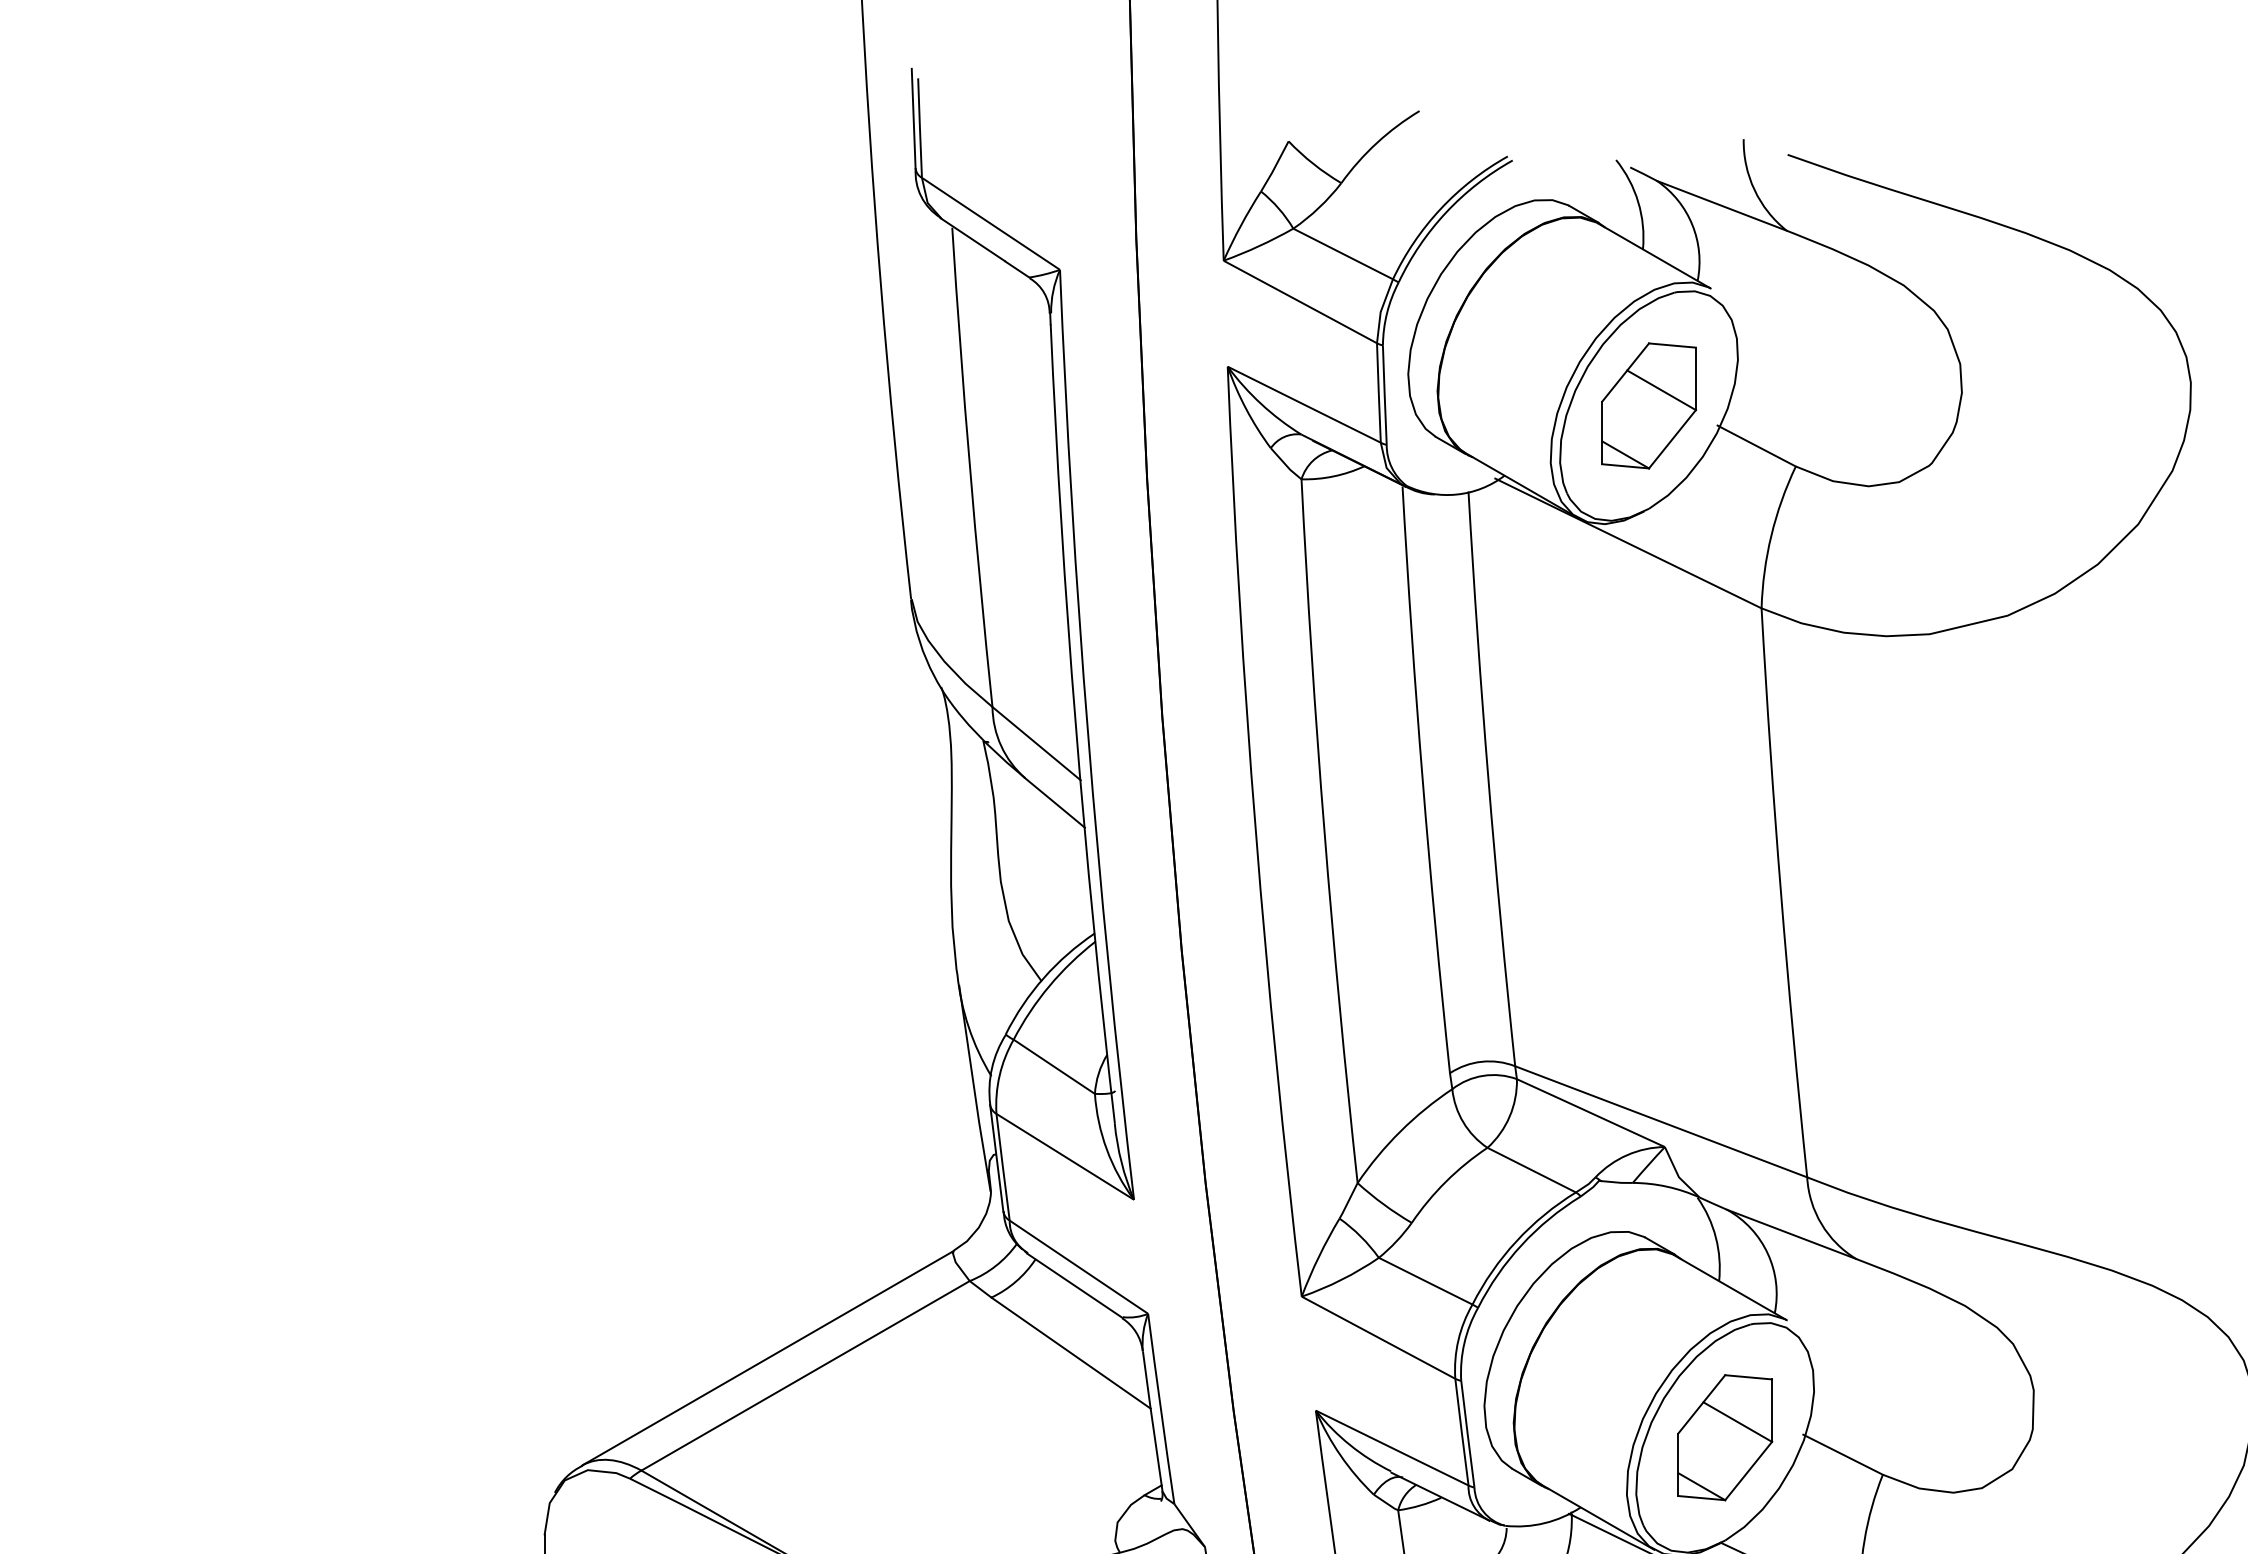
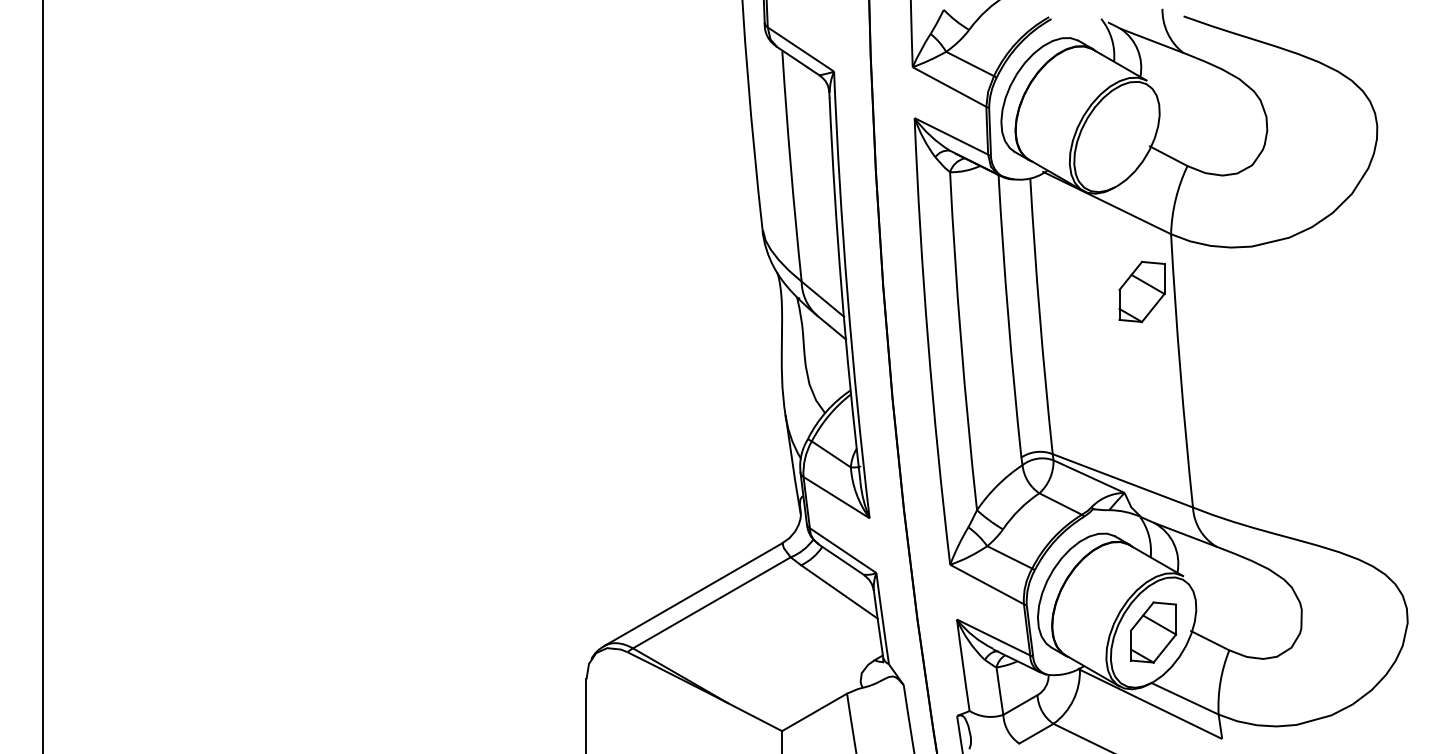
part: (1647, 404) -> (1141, 291), moved

